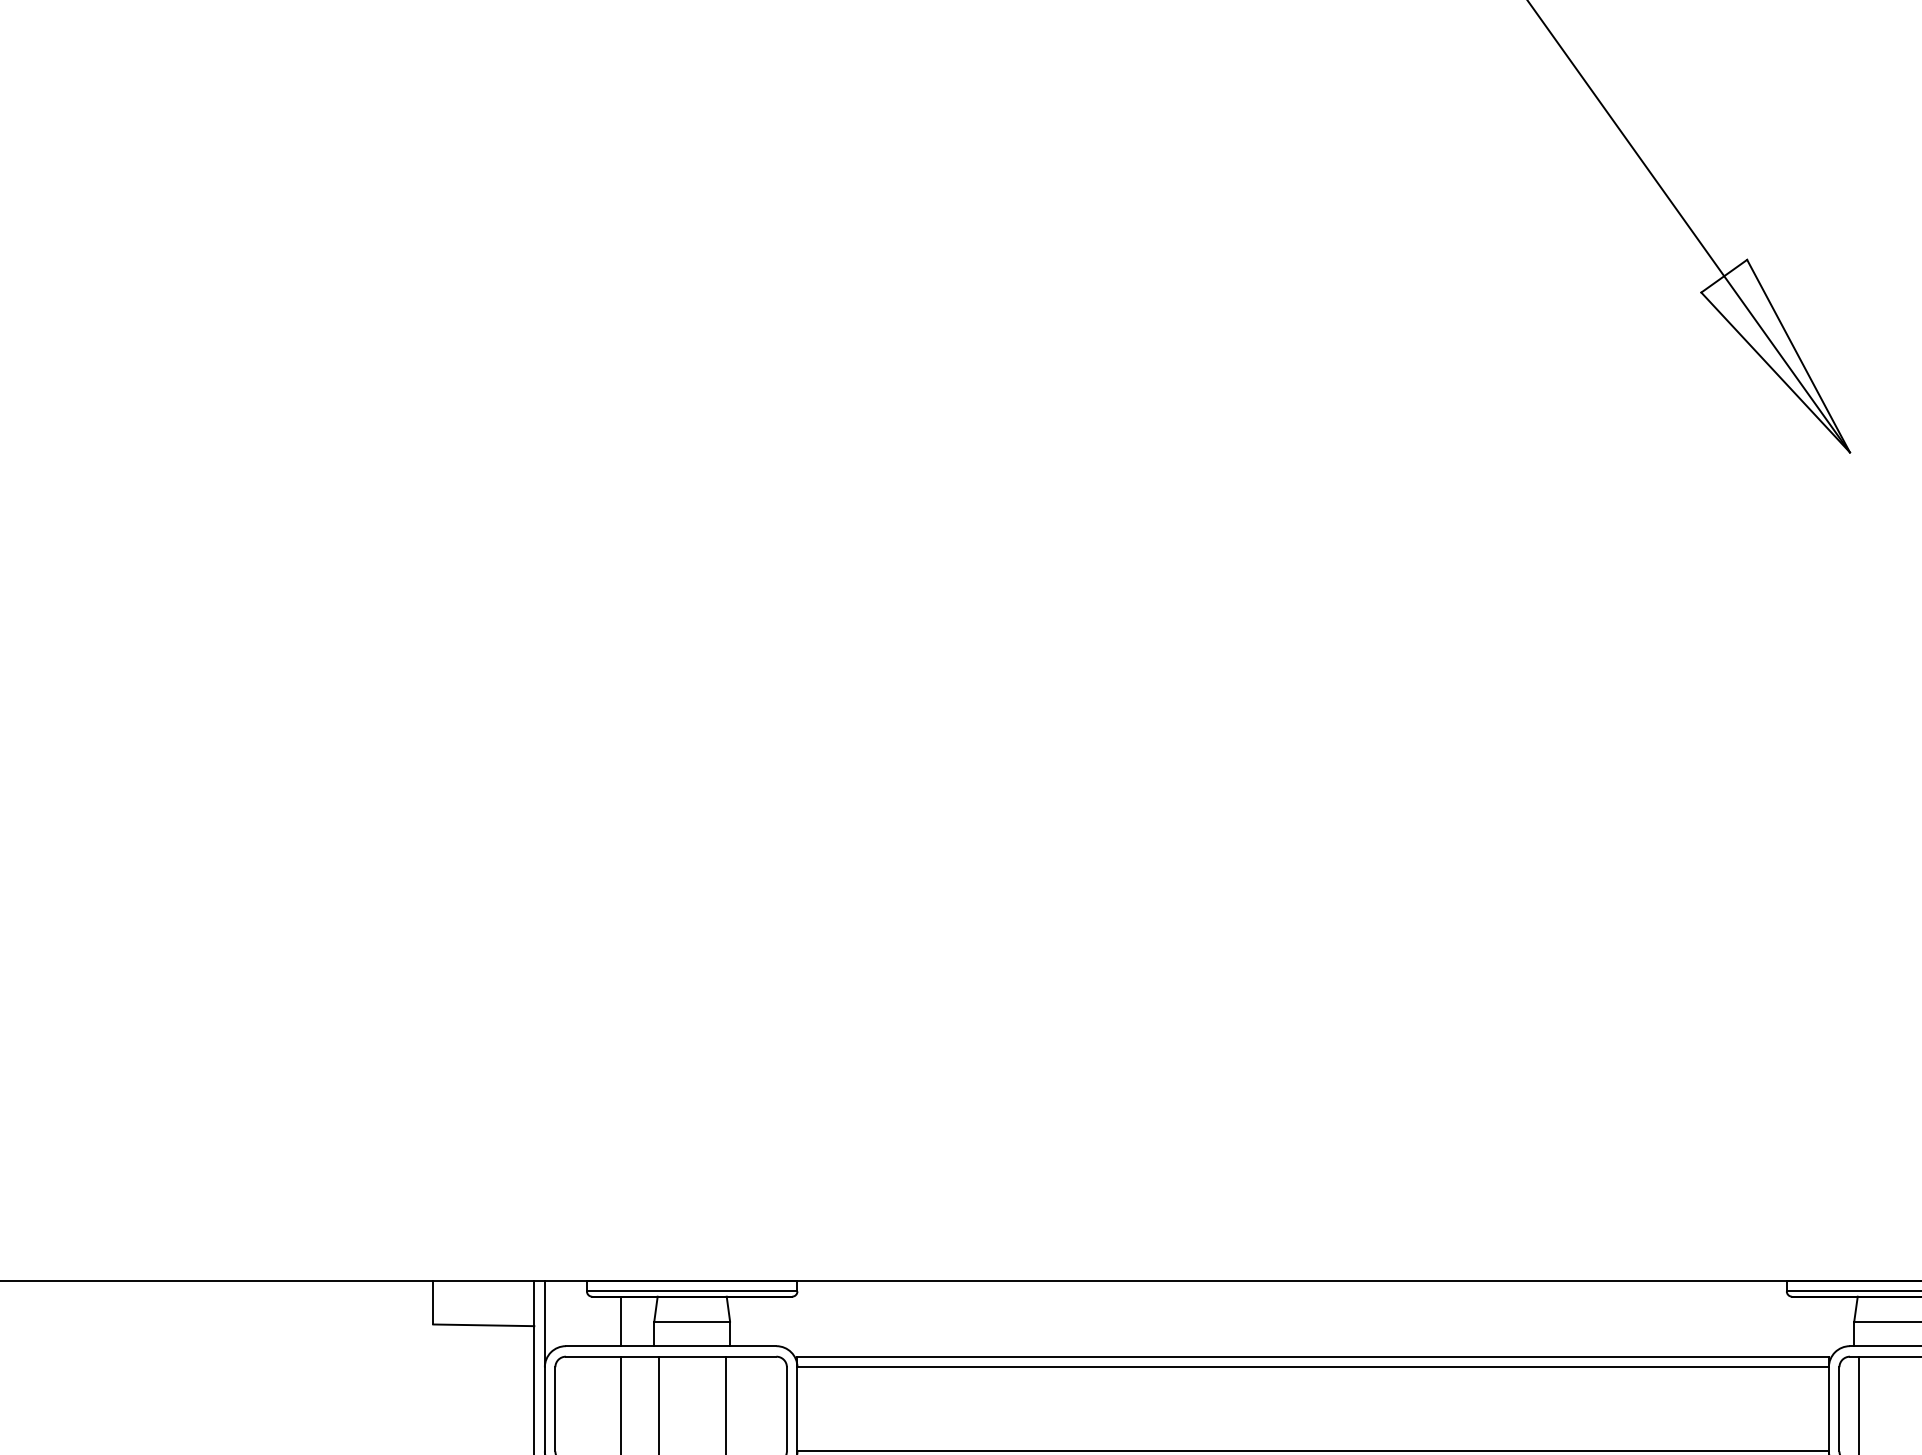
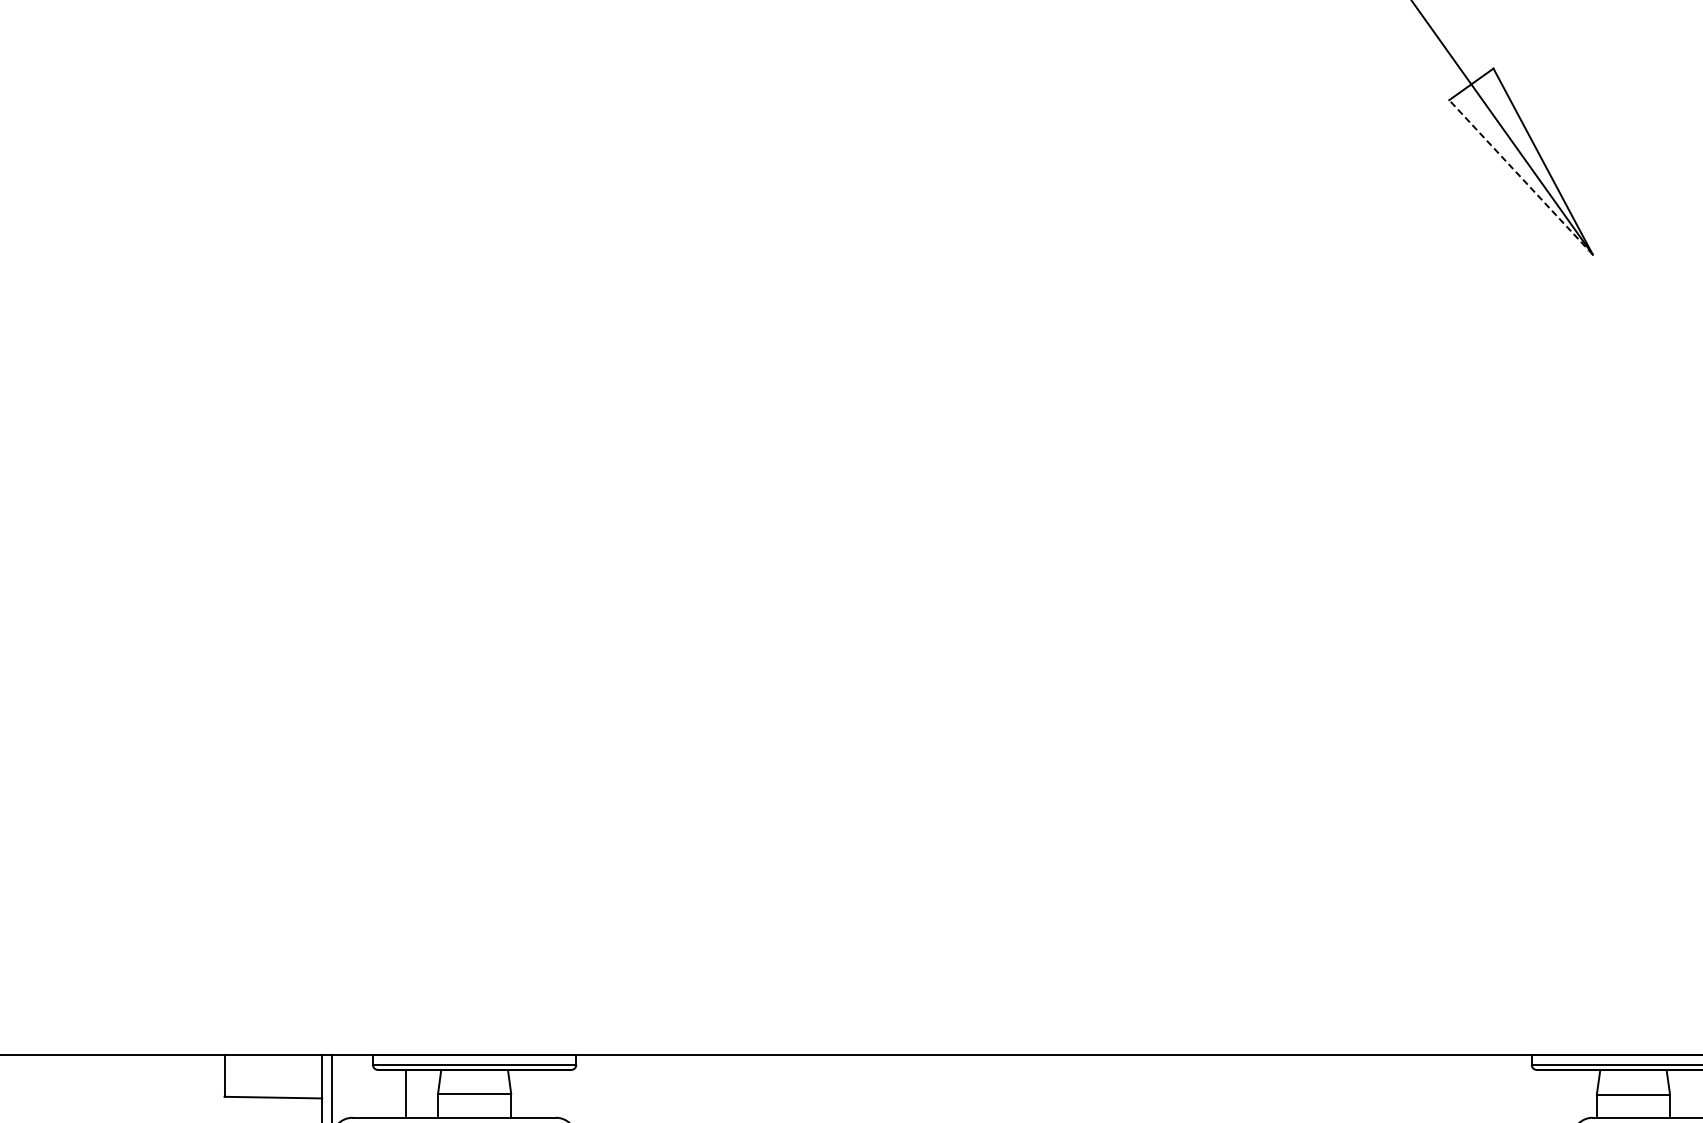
line: (1775, 372) -> (1520, 177), solid -> dashed

